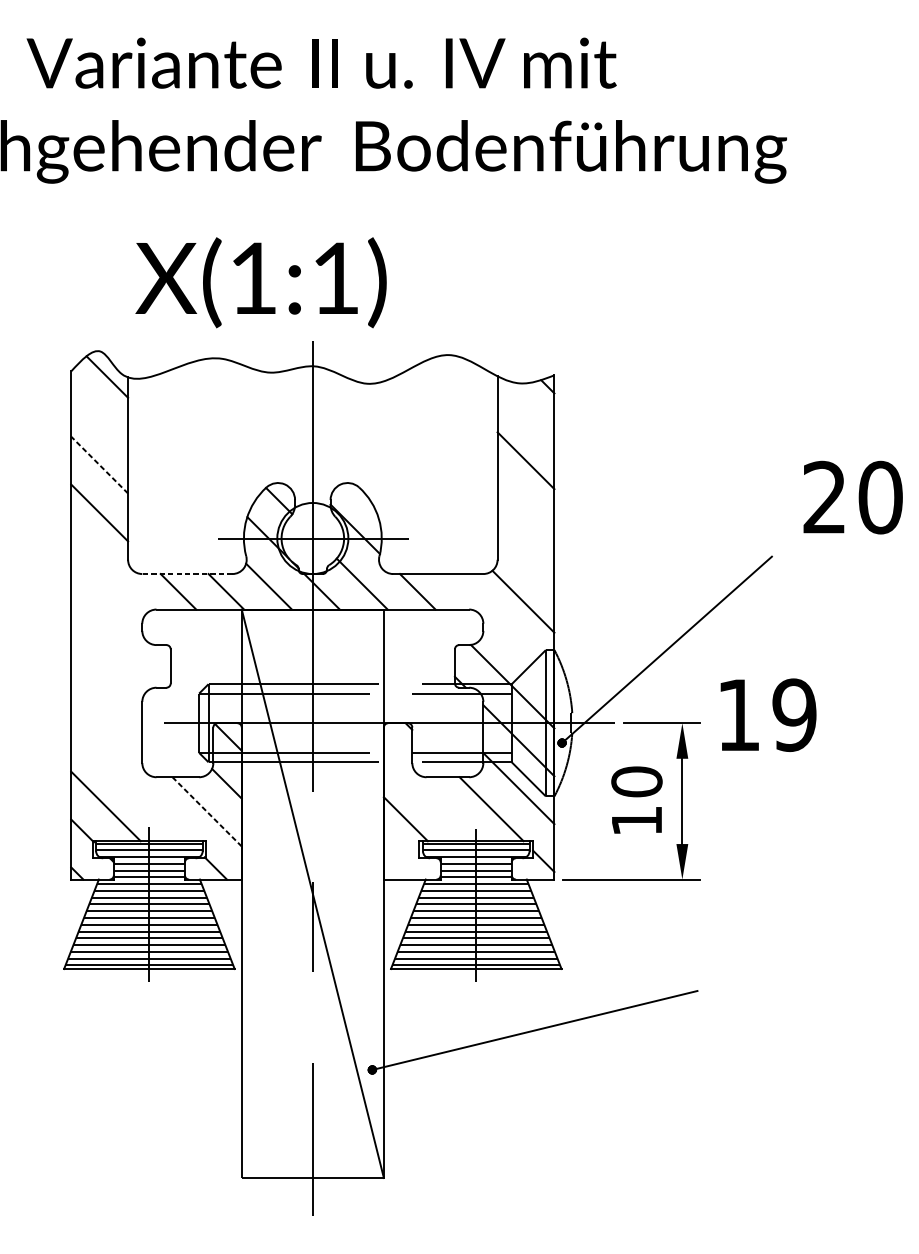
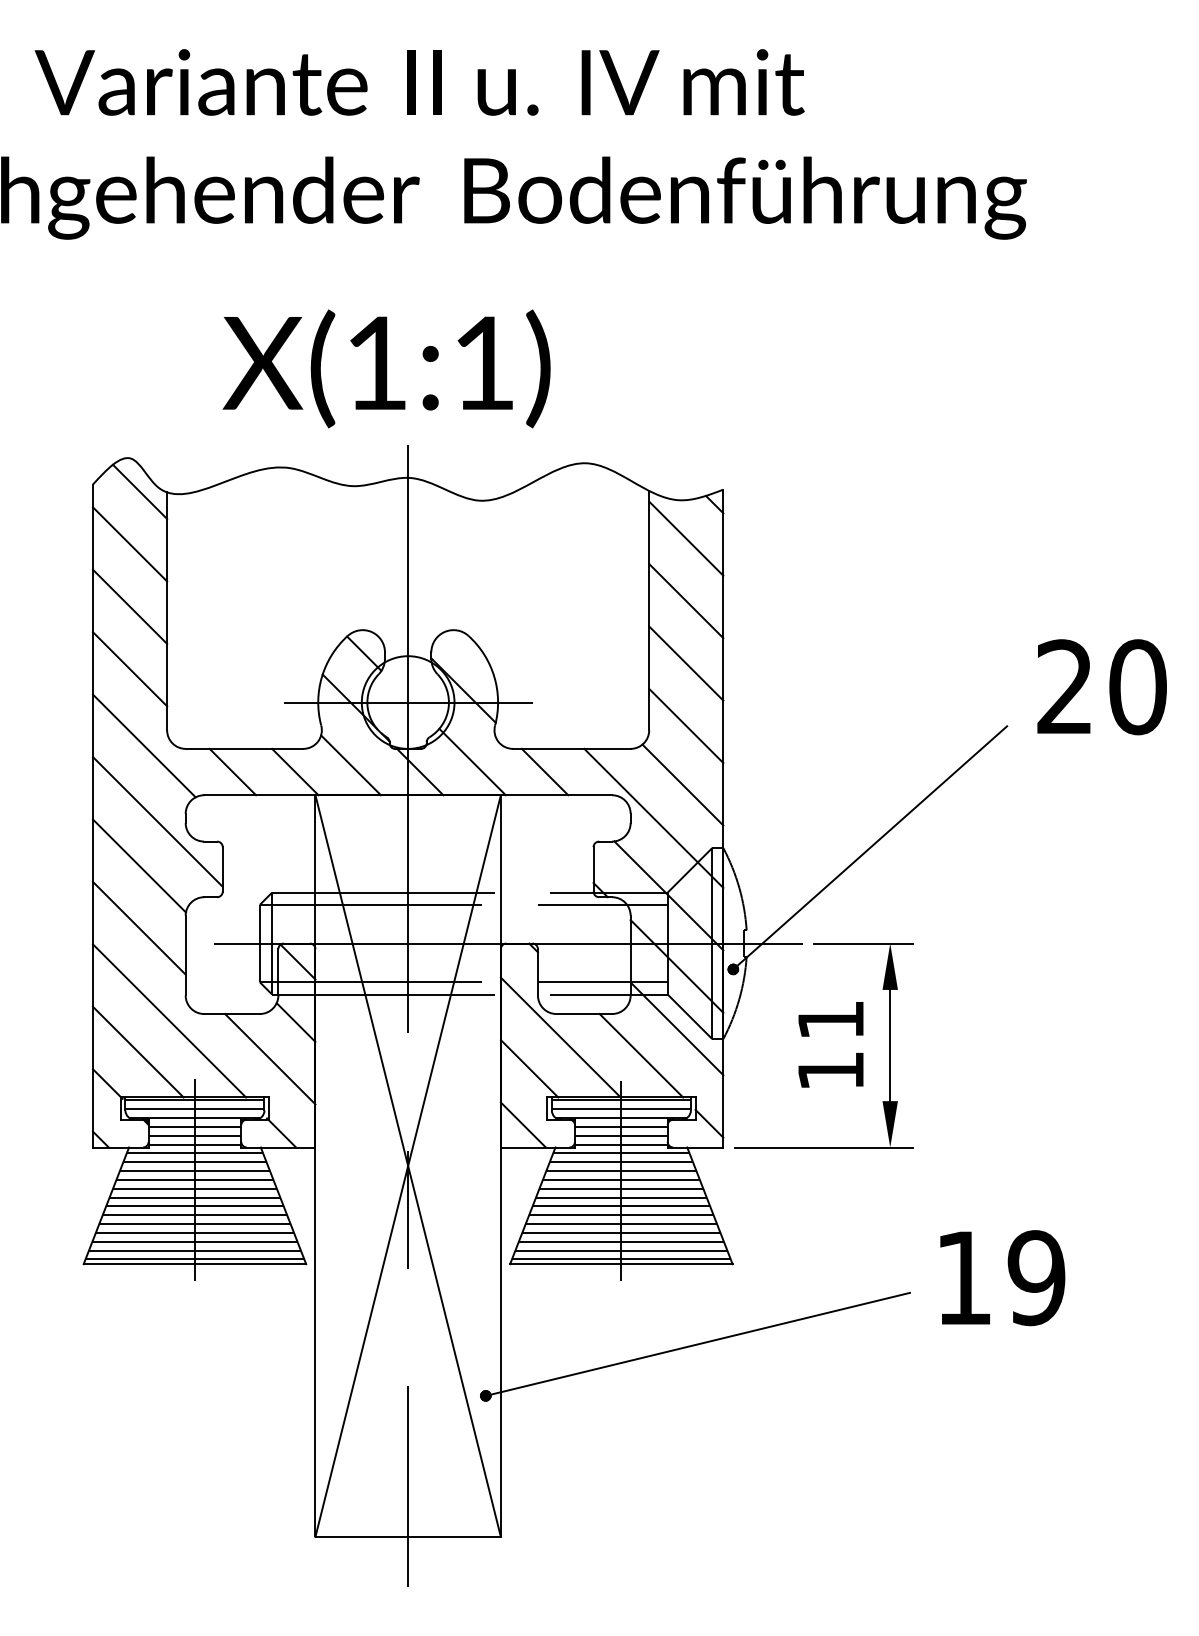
text: (260, 282) -> (386, 368), moved
line: (526, 412) -> (686, 538), added
line: (99, 417) -> (129, 544), added
line: (99, 464) -> (129, 606), dashed -> solid
text: (852, 497) -> (1101, 687), moved
line: (526, 508) -> (686, 663), added
line: (526, 556) -> (686, 725), added
line: (109, 571) -> (143, 745), added
line: (187, 573) -> (244, 748), dashed -> solid
line: (500, 626) -> (653, 817), added
line: (120, 629) -> (157, 821), added
line: (106, 663) -> (138, 865), added
line: (106, 710) -> (138, 927), added
text: (768, 715) -> (1002, 1278), moved
line: (129, 782) -> (169, 1020), added
text: (636, 782) -> (830, 1020), 10 -> 11
line: (429, 795) -> (560, 1037), added
line: (207, 812) -> (270, 1059), dashed -> solid
line: (400, 861) -> (522, 1124), added
line: (312, 893) -> (407, 1165), added

